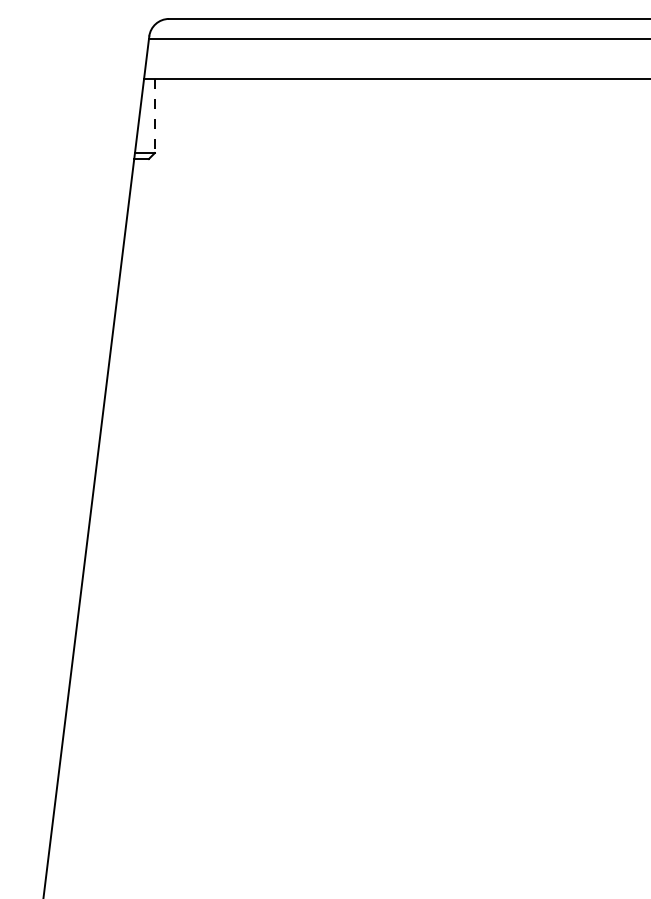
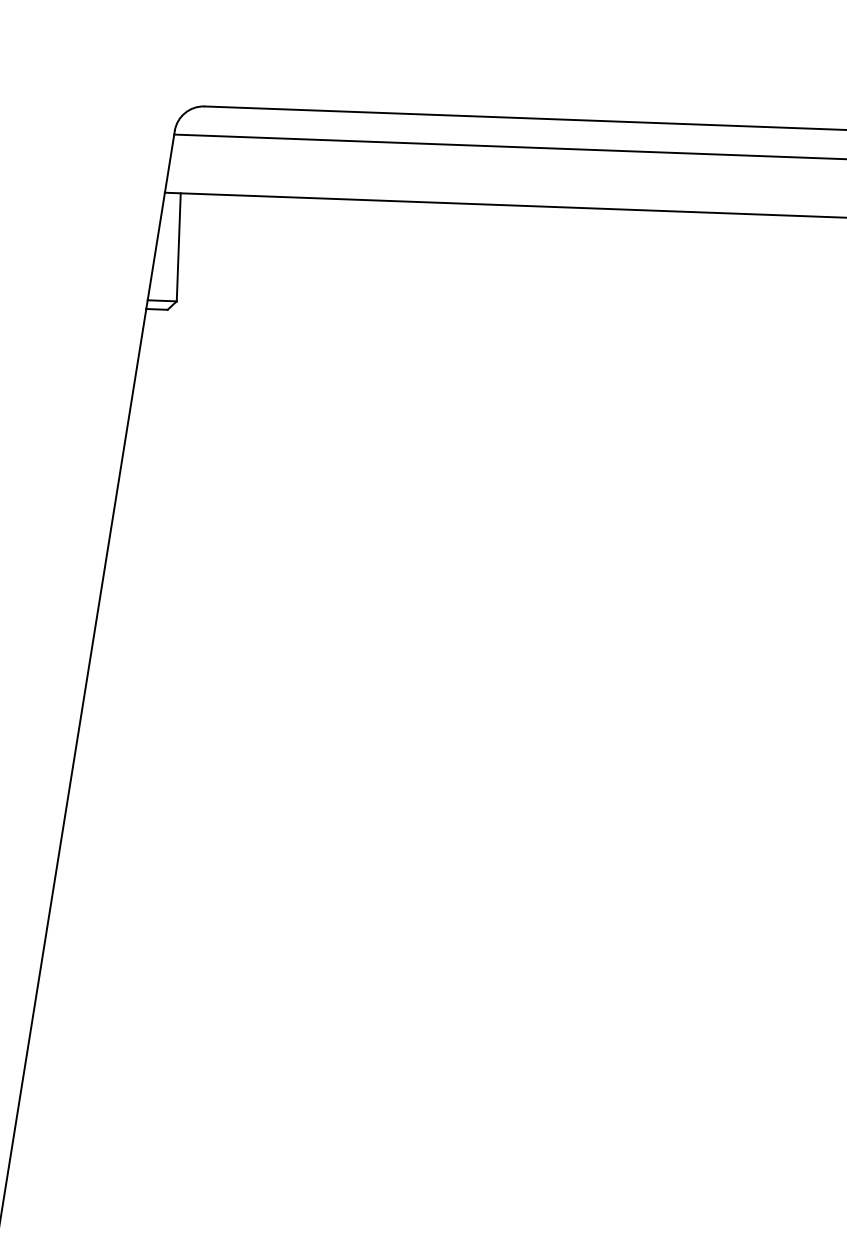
line: (154, 116) -> (178, 248), dashed -> solid

